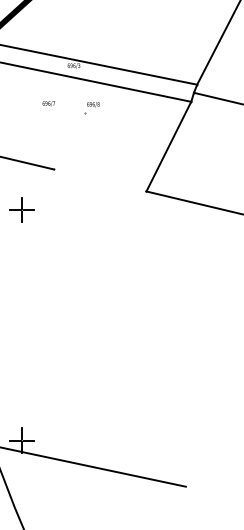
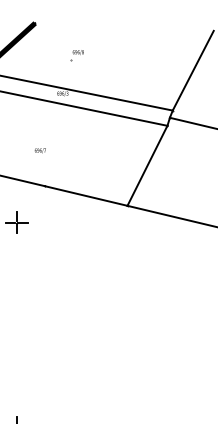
text: (48, 103) -> (40, 150), moved
part: (91, 108) -> (76, 55), moved
line: (100, 180) -> (86, 196), added

